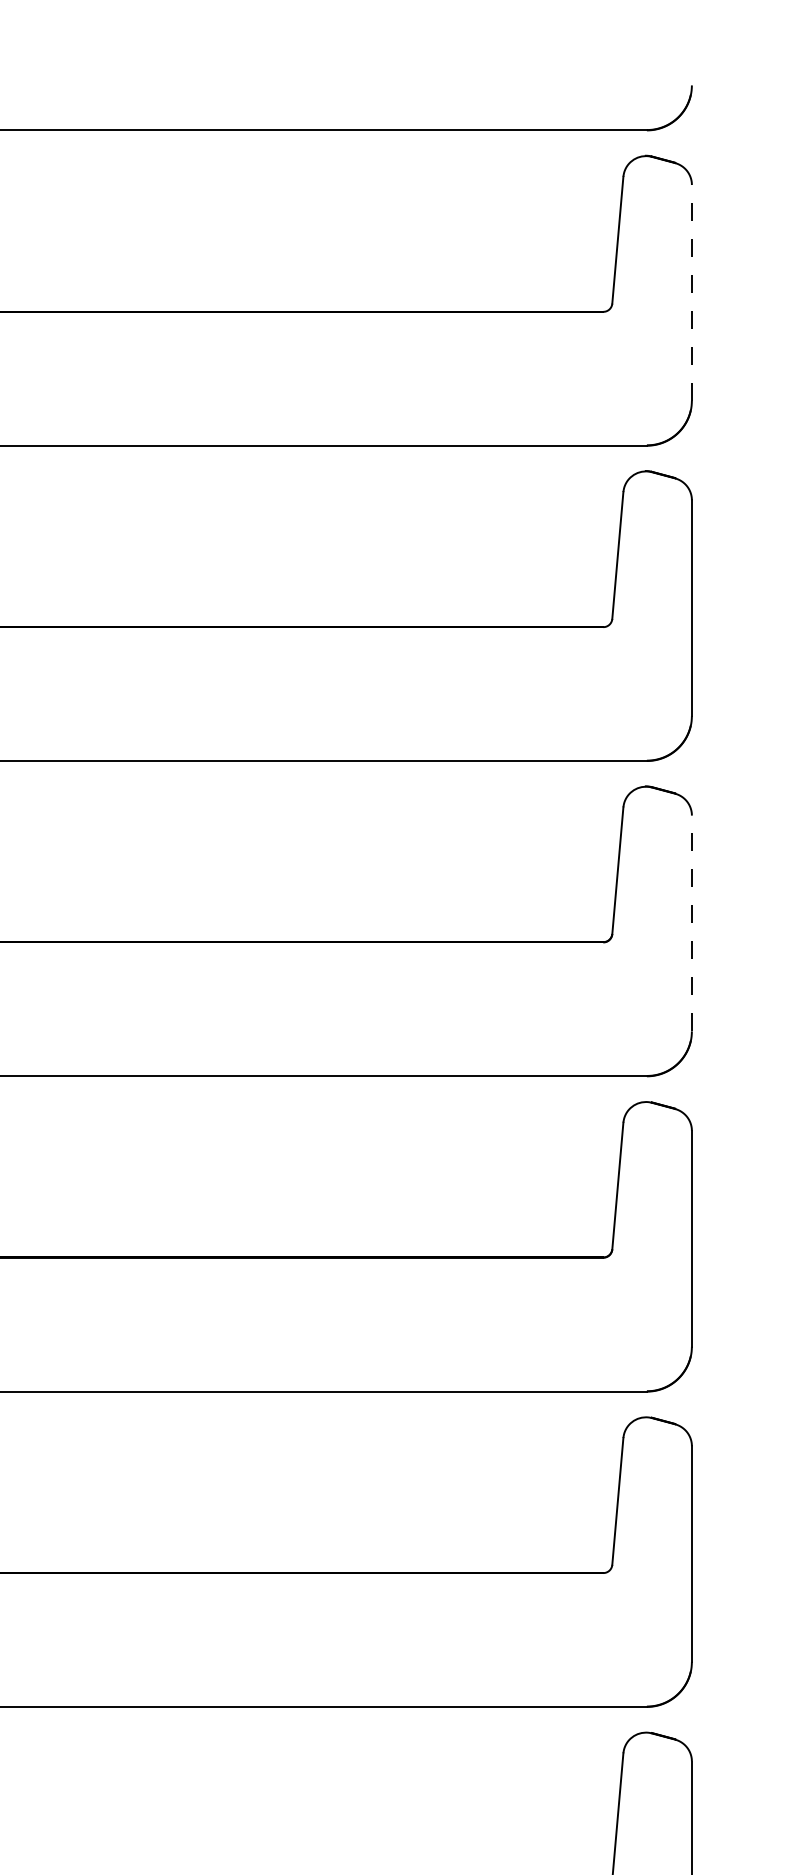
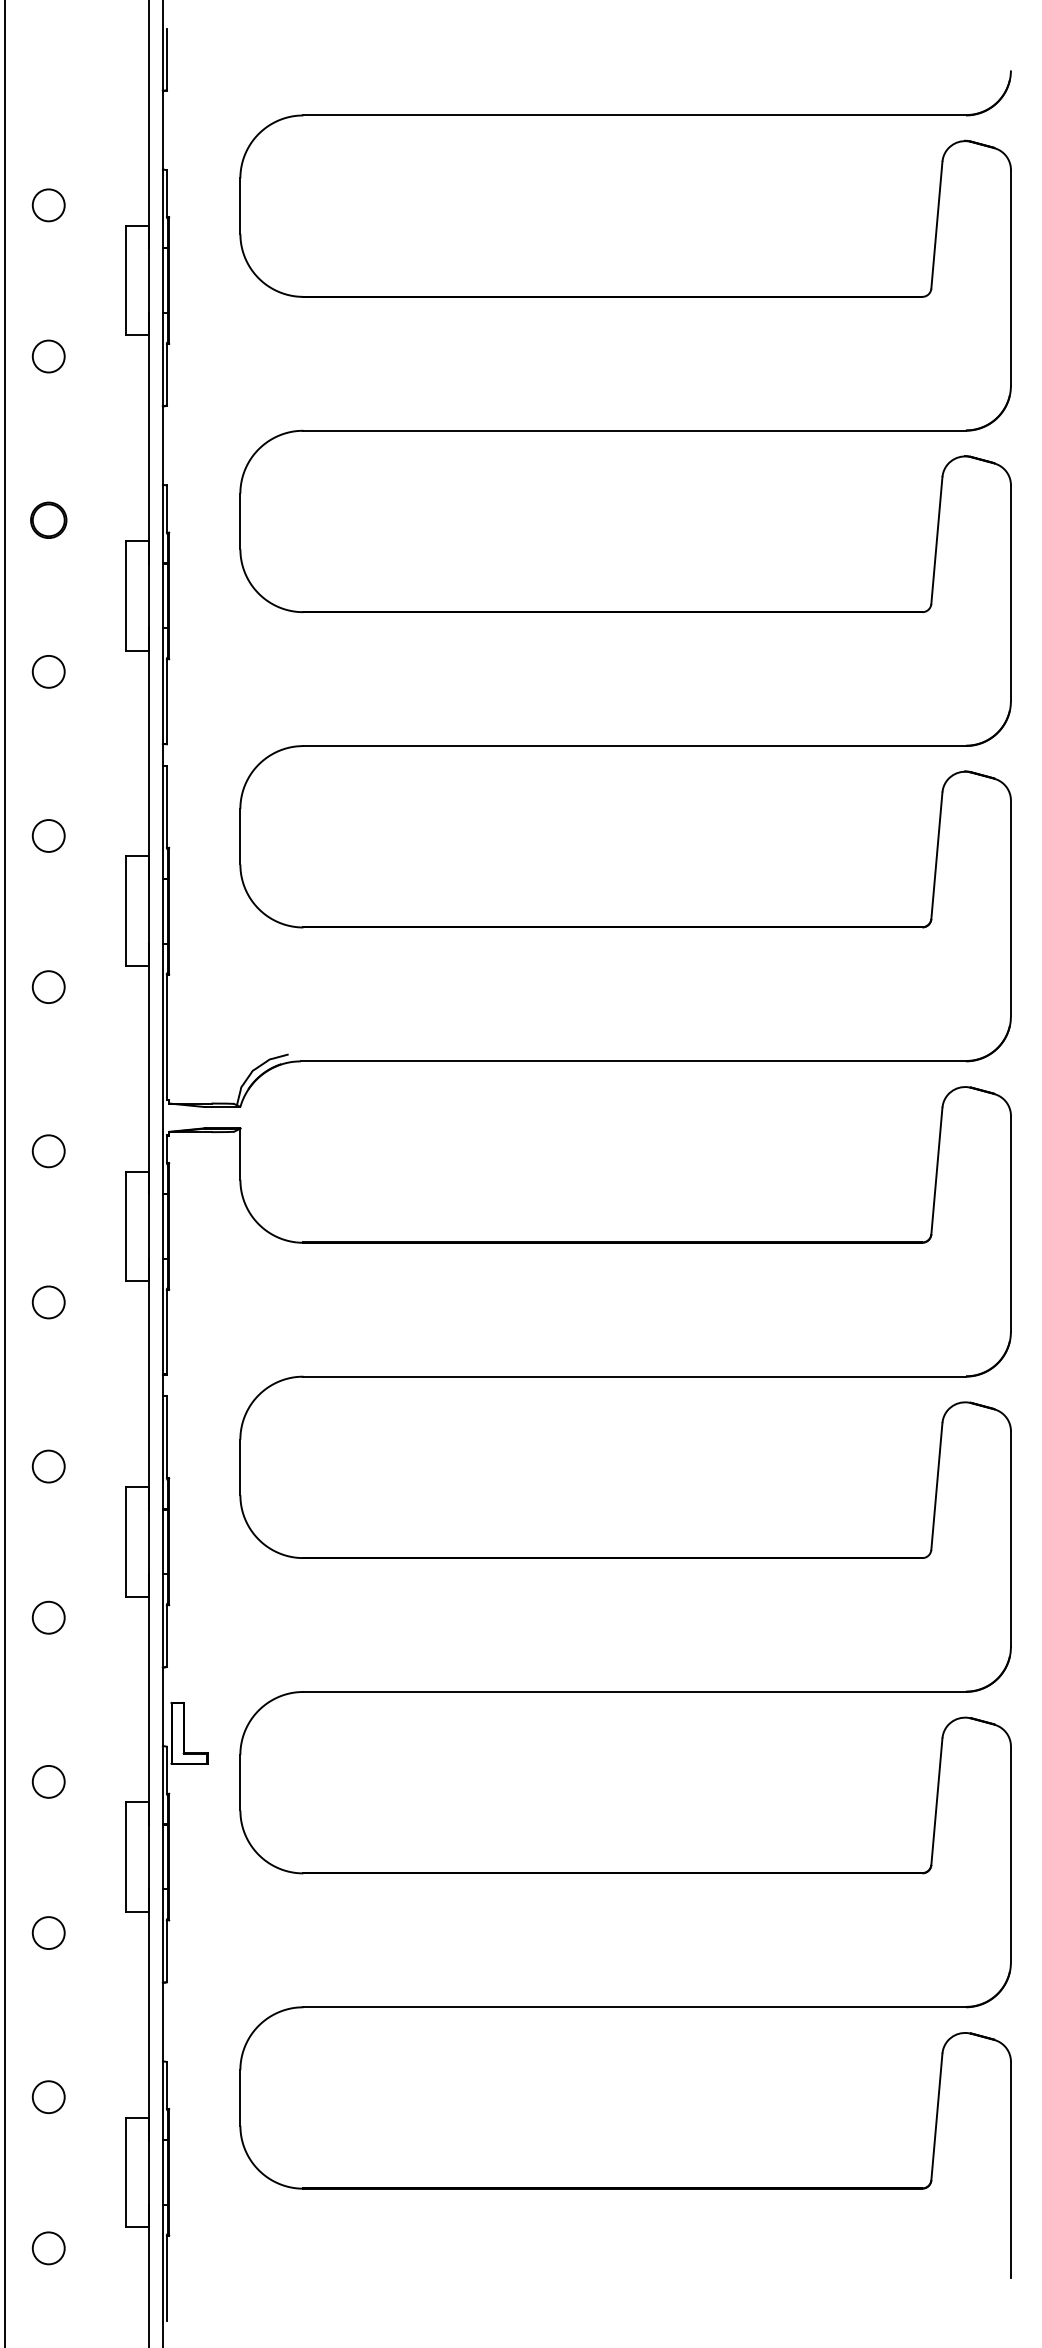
line: (691, 292) -> (1010, 277), dashed -> solid
line: (691, 923) -> (1010, 908), dashed -> solid

